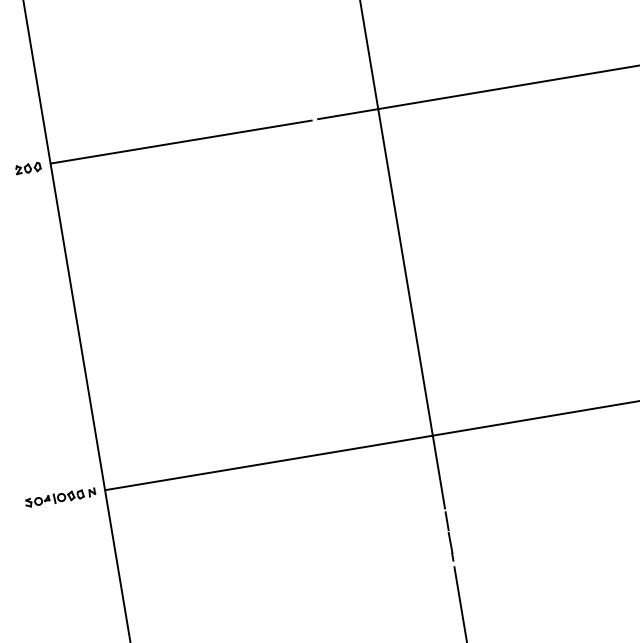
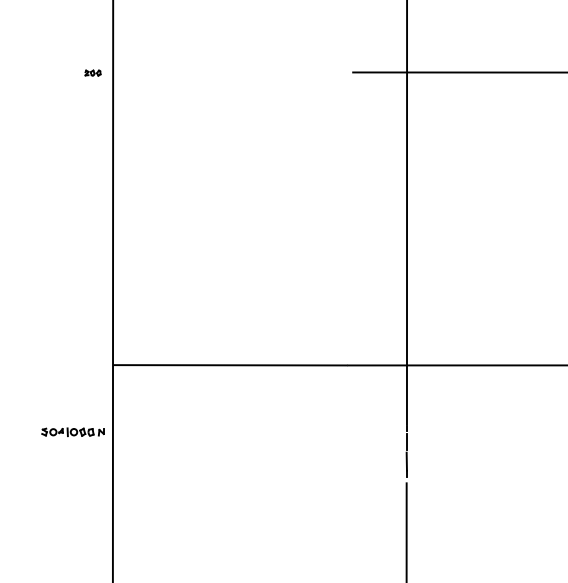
line: (181, 142) -> (230, 72), removed
part: (27, 167) -> (92, 72), size x0.7
part: (59, 498) -> (72, 432), moved

